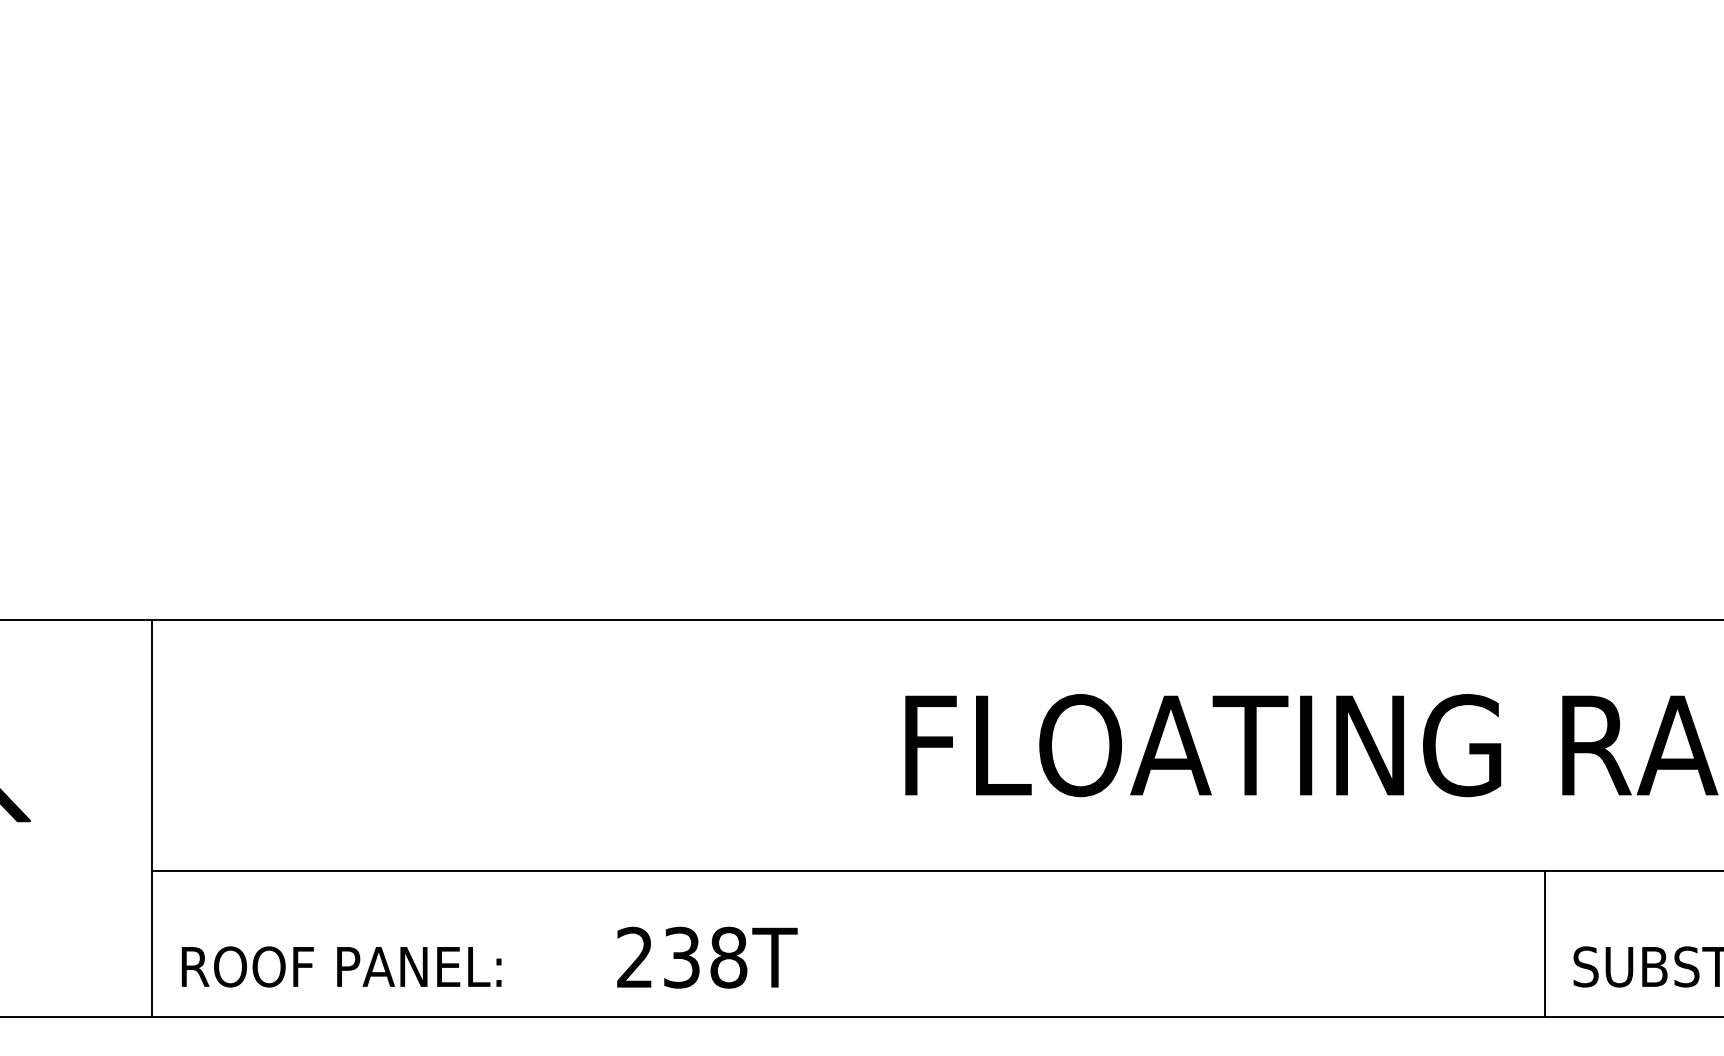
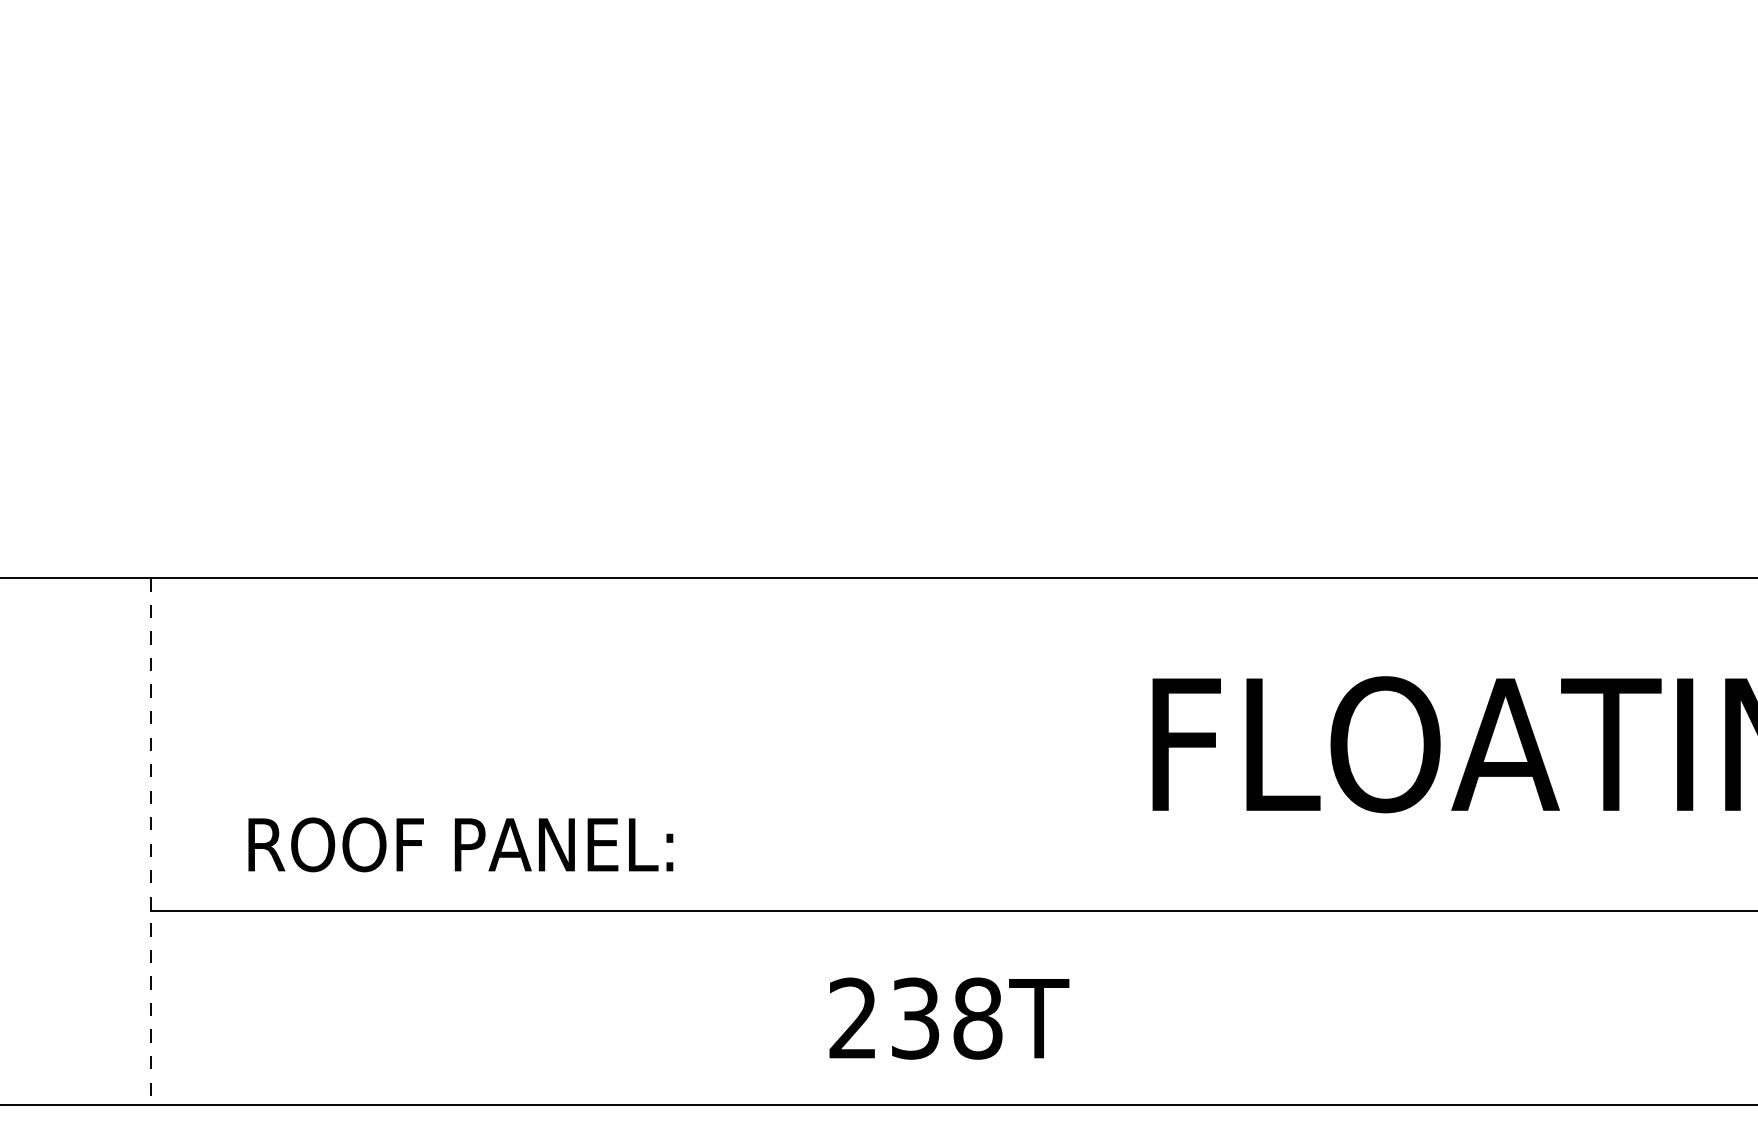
line: (151, 819) -> (151, 842), solid -> dashed
text: (707, 957) -> (949, 1018), moved
text: (341, 966) -> (460, 844), moved

